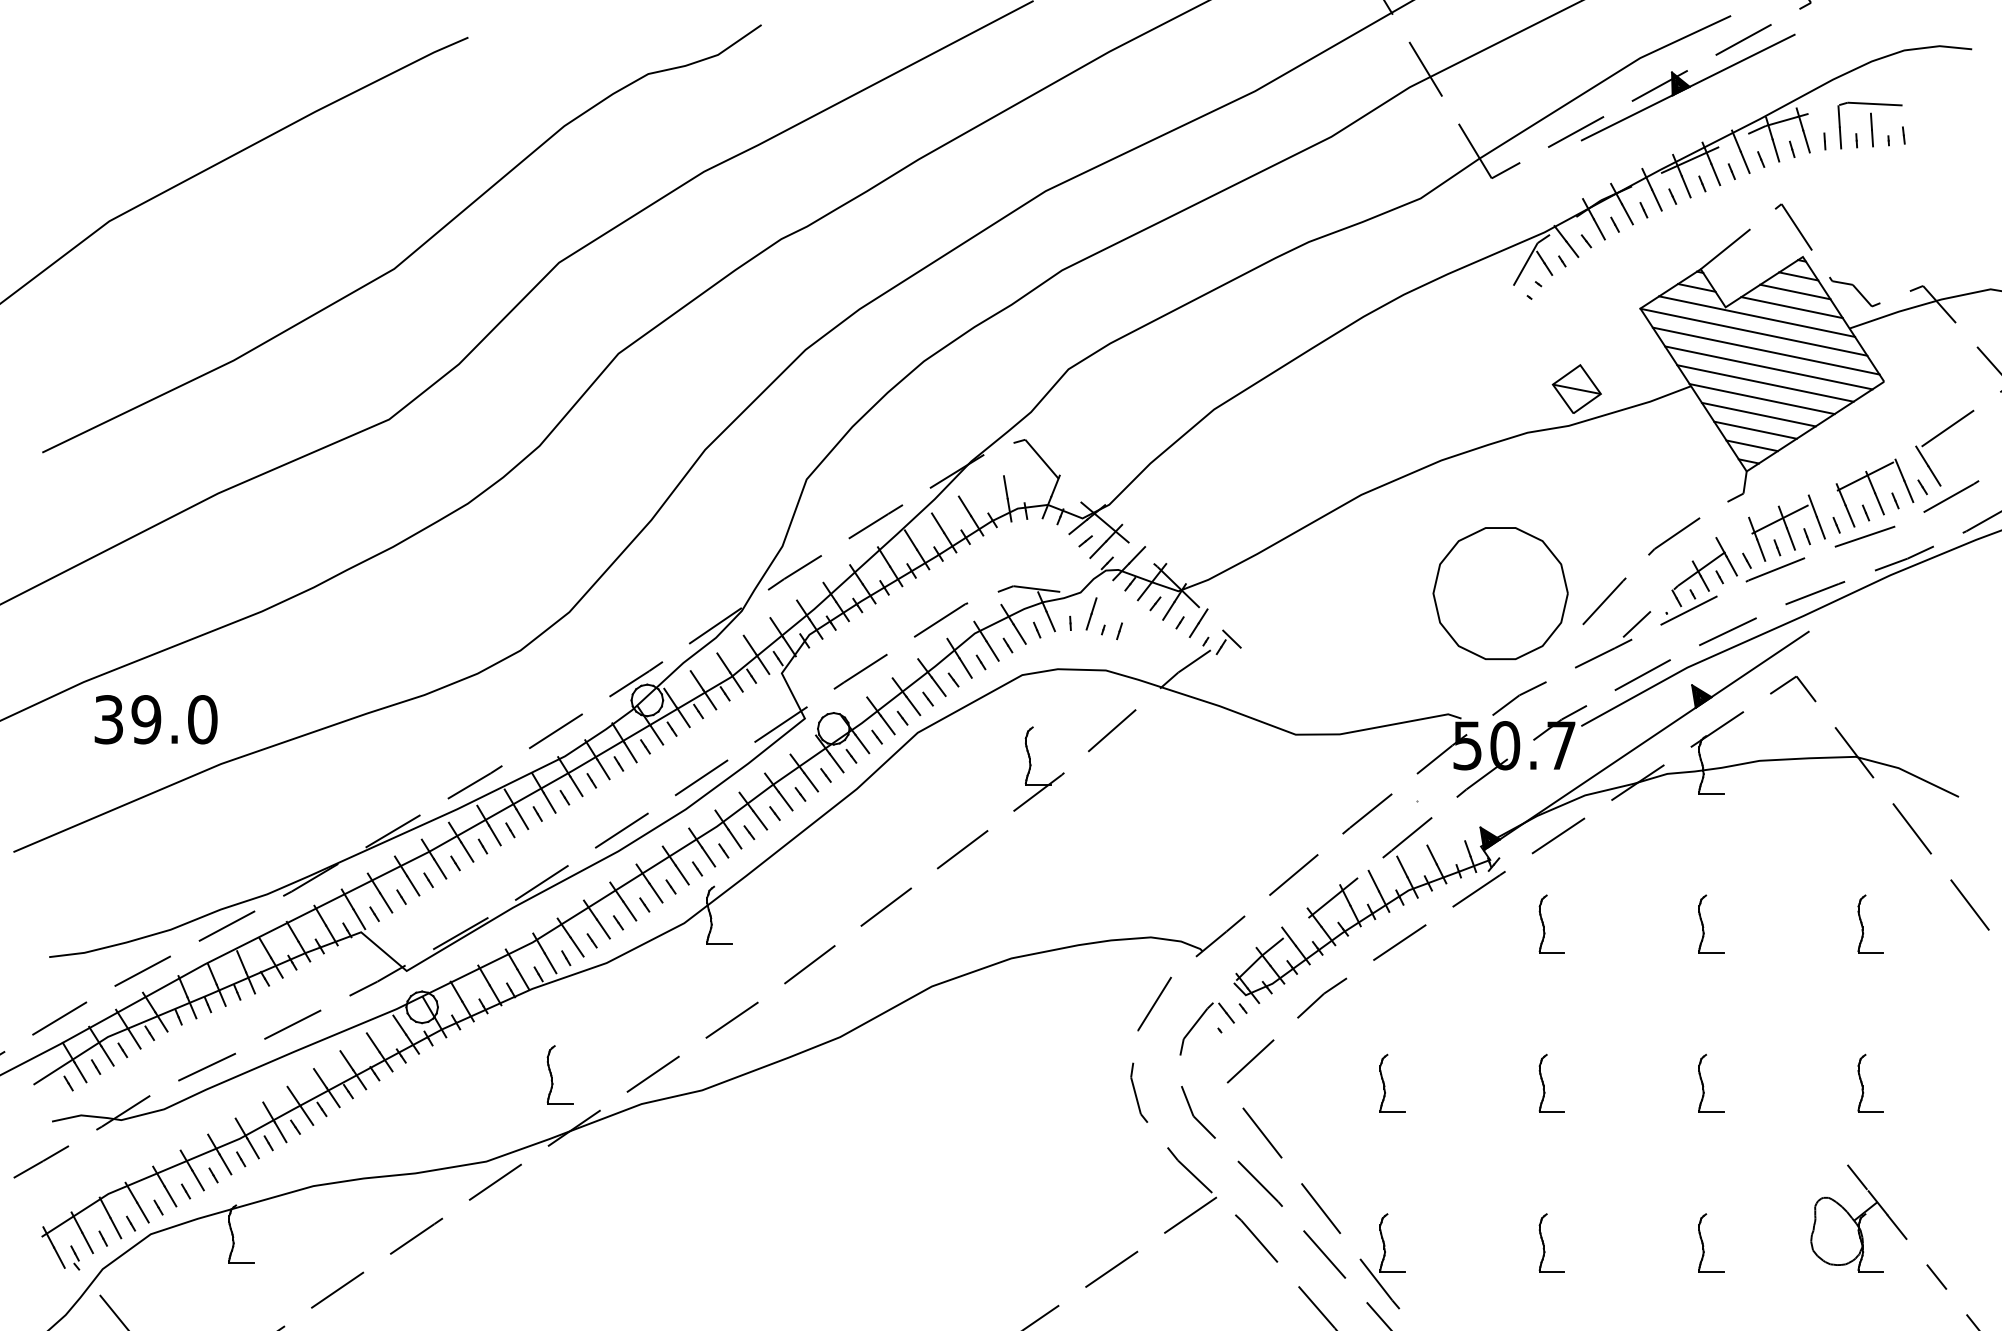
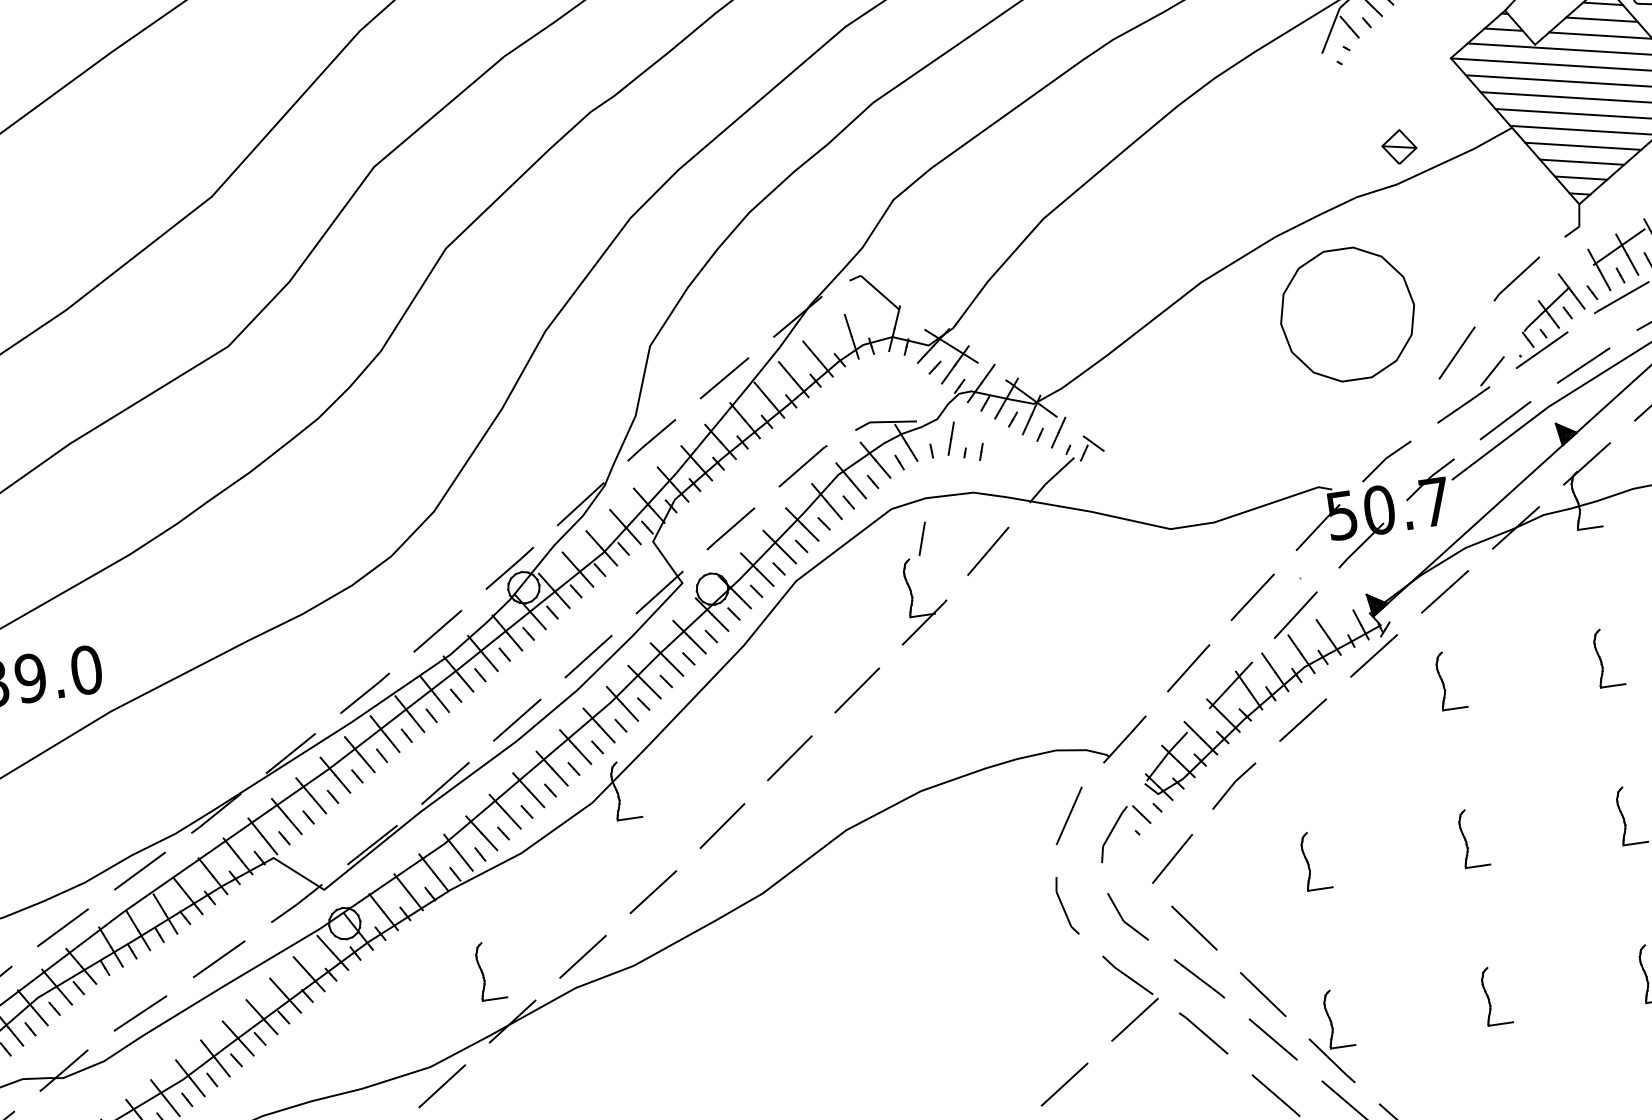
part: (1576, 388) -> (1399, 146), size x0.7
part: (1500, 593) -> (1347, 314), moved
line: (1048, 708) -> (922, 538), added

